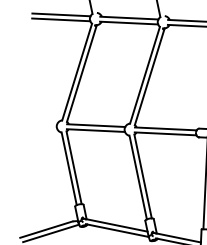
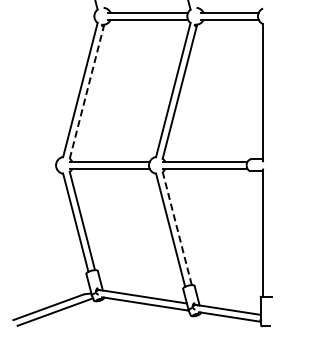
line: (61, 14) -> (55, 12), removed
line: (61, 19) -> (55, 19), removed
line: (82, 73) -> (87, 91), solid -> dashed
line: (143, 175) -> (177, 227), solid -> dashed

